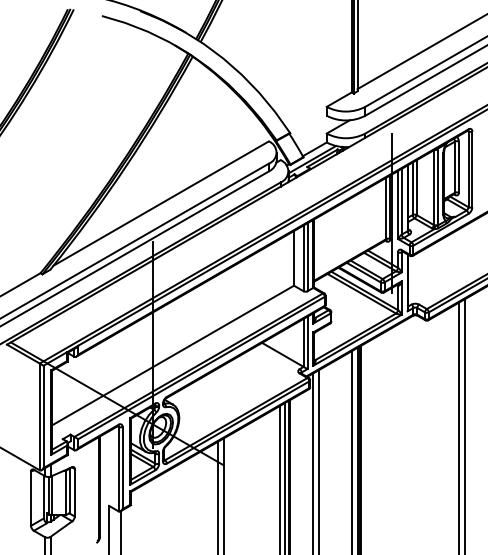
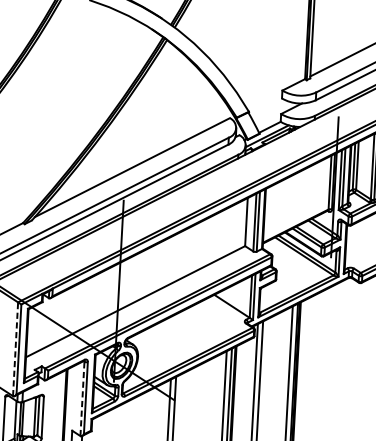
line: (39, 416) -> (15, 348), solid -> dashed
line: (118, 468) -> (82, 398), solid -> dashed

